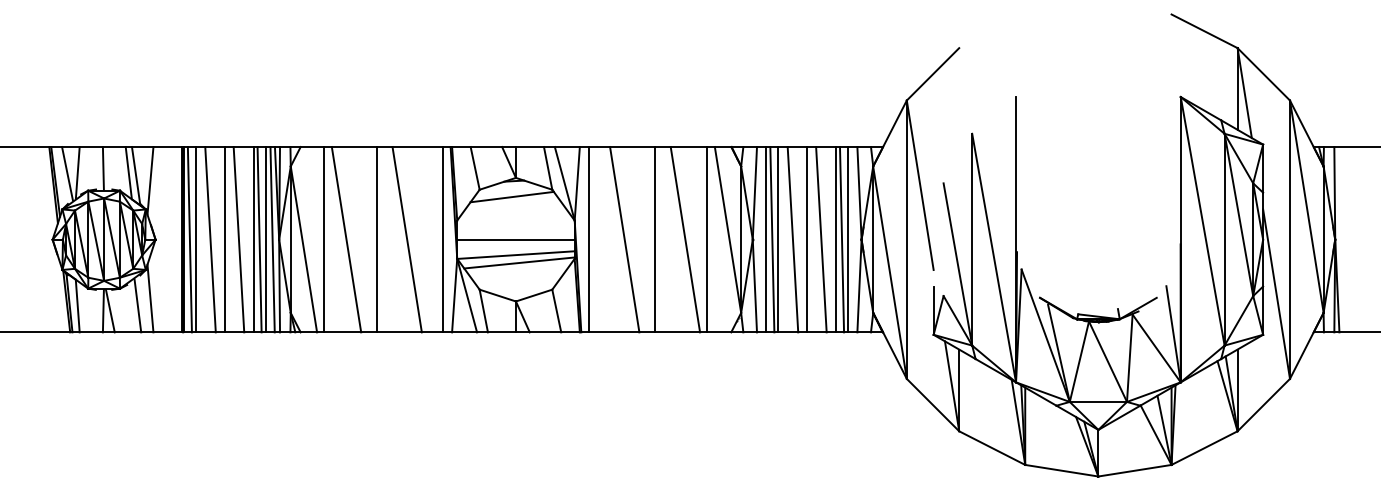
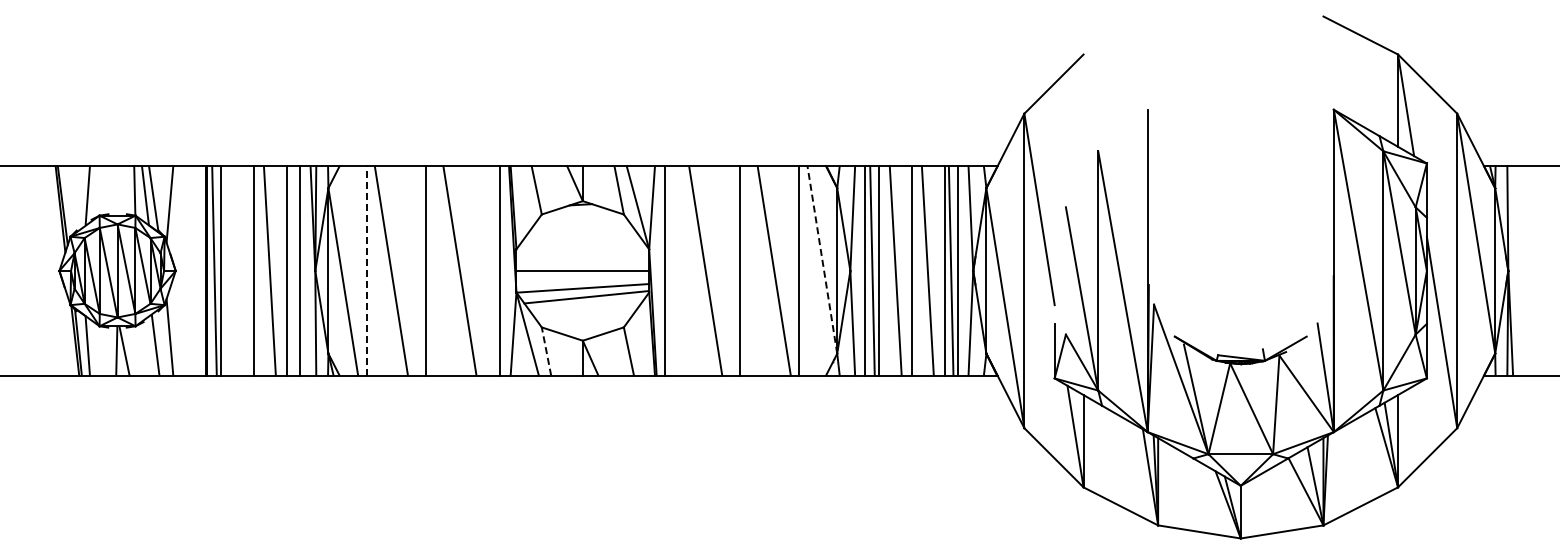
line: (103, 168) -> (134, 190), moved
line: (67, 173) -> (76, 196), removed
line: (512, 196) -> (578, 222), removed
line: (728, 229) -> (822, 259), solid -> dashed
line: (210, 239) -> (237, 270), removed
line: (258, 239) -> (292, 270), removed
line: (272, 239) -> (307, 270), removed
line: (324, 239) -> (366, 270), solid -> dashed
line: (483, 311) -> (546, 351), solid -> dashed

